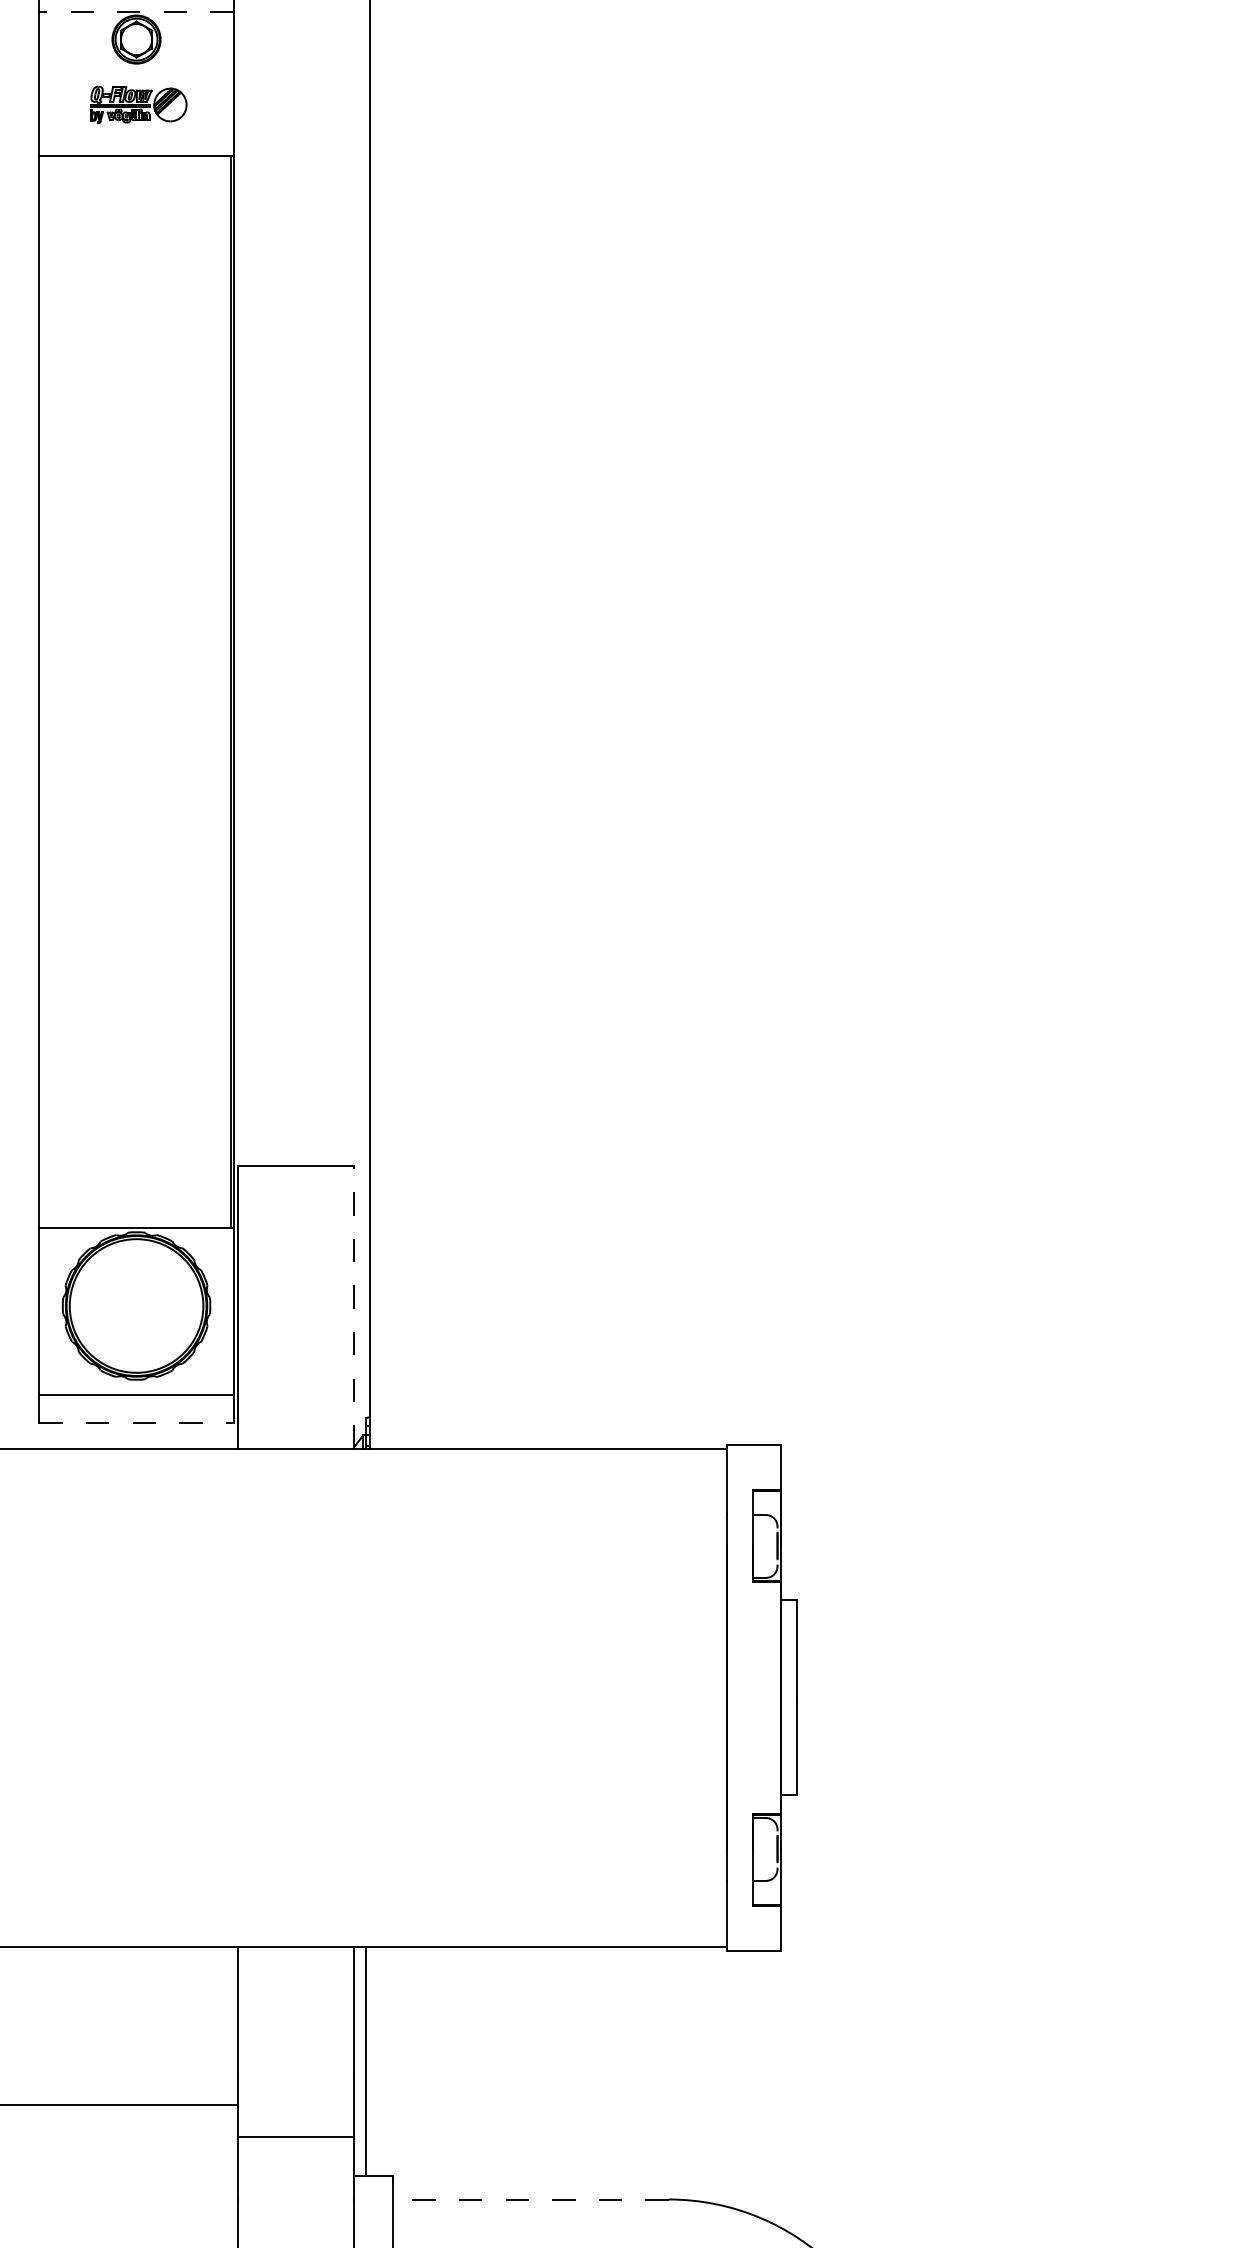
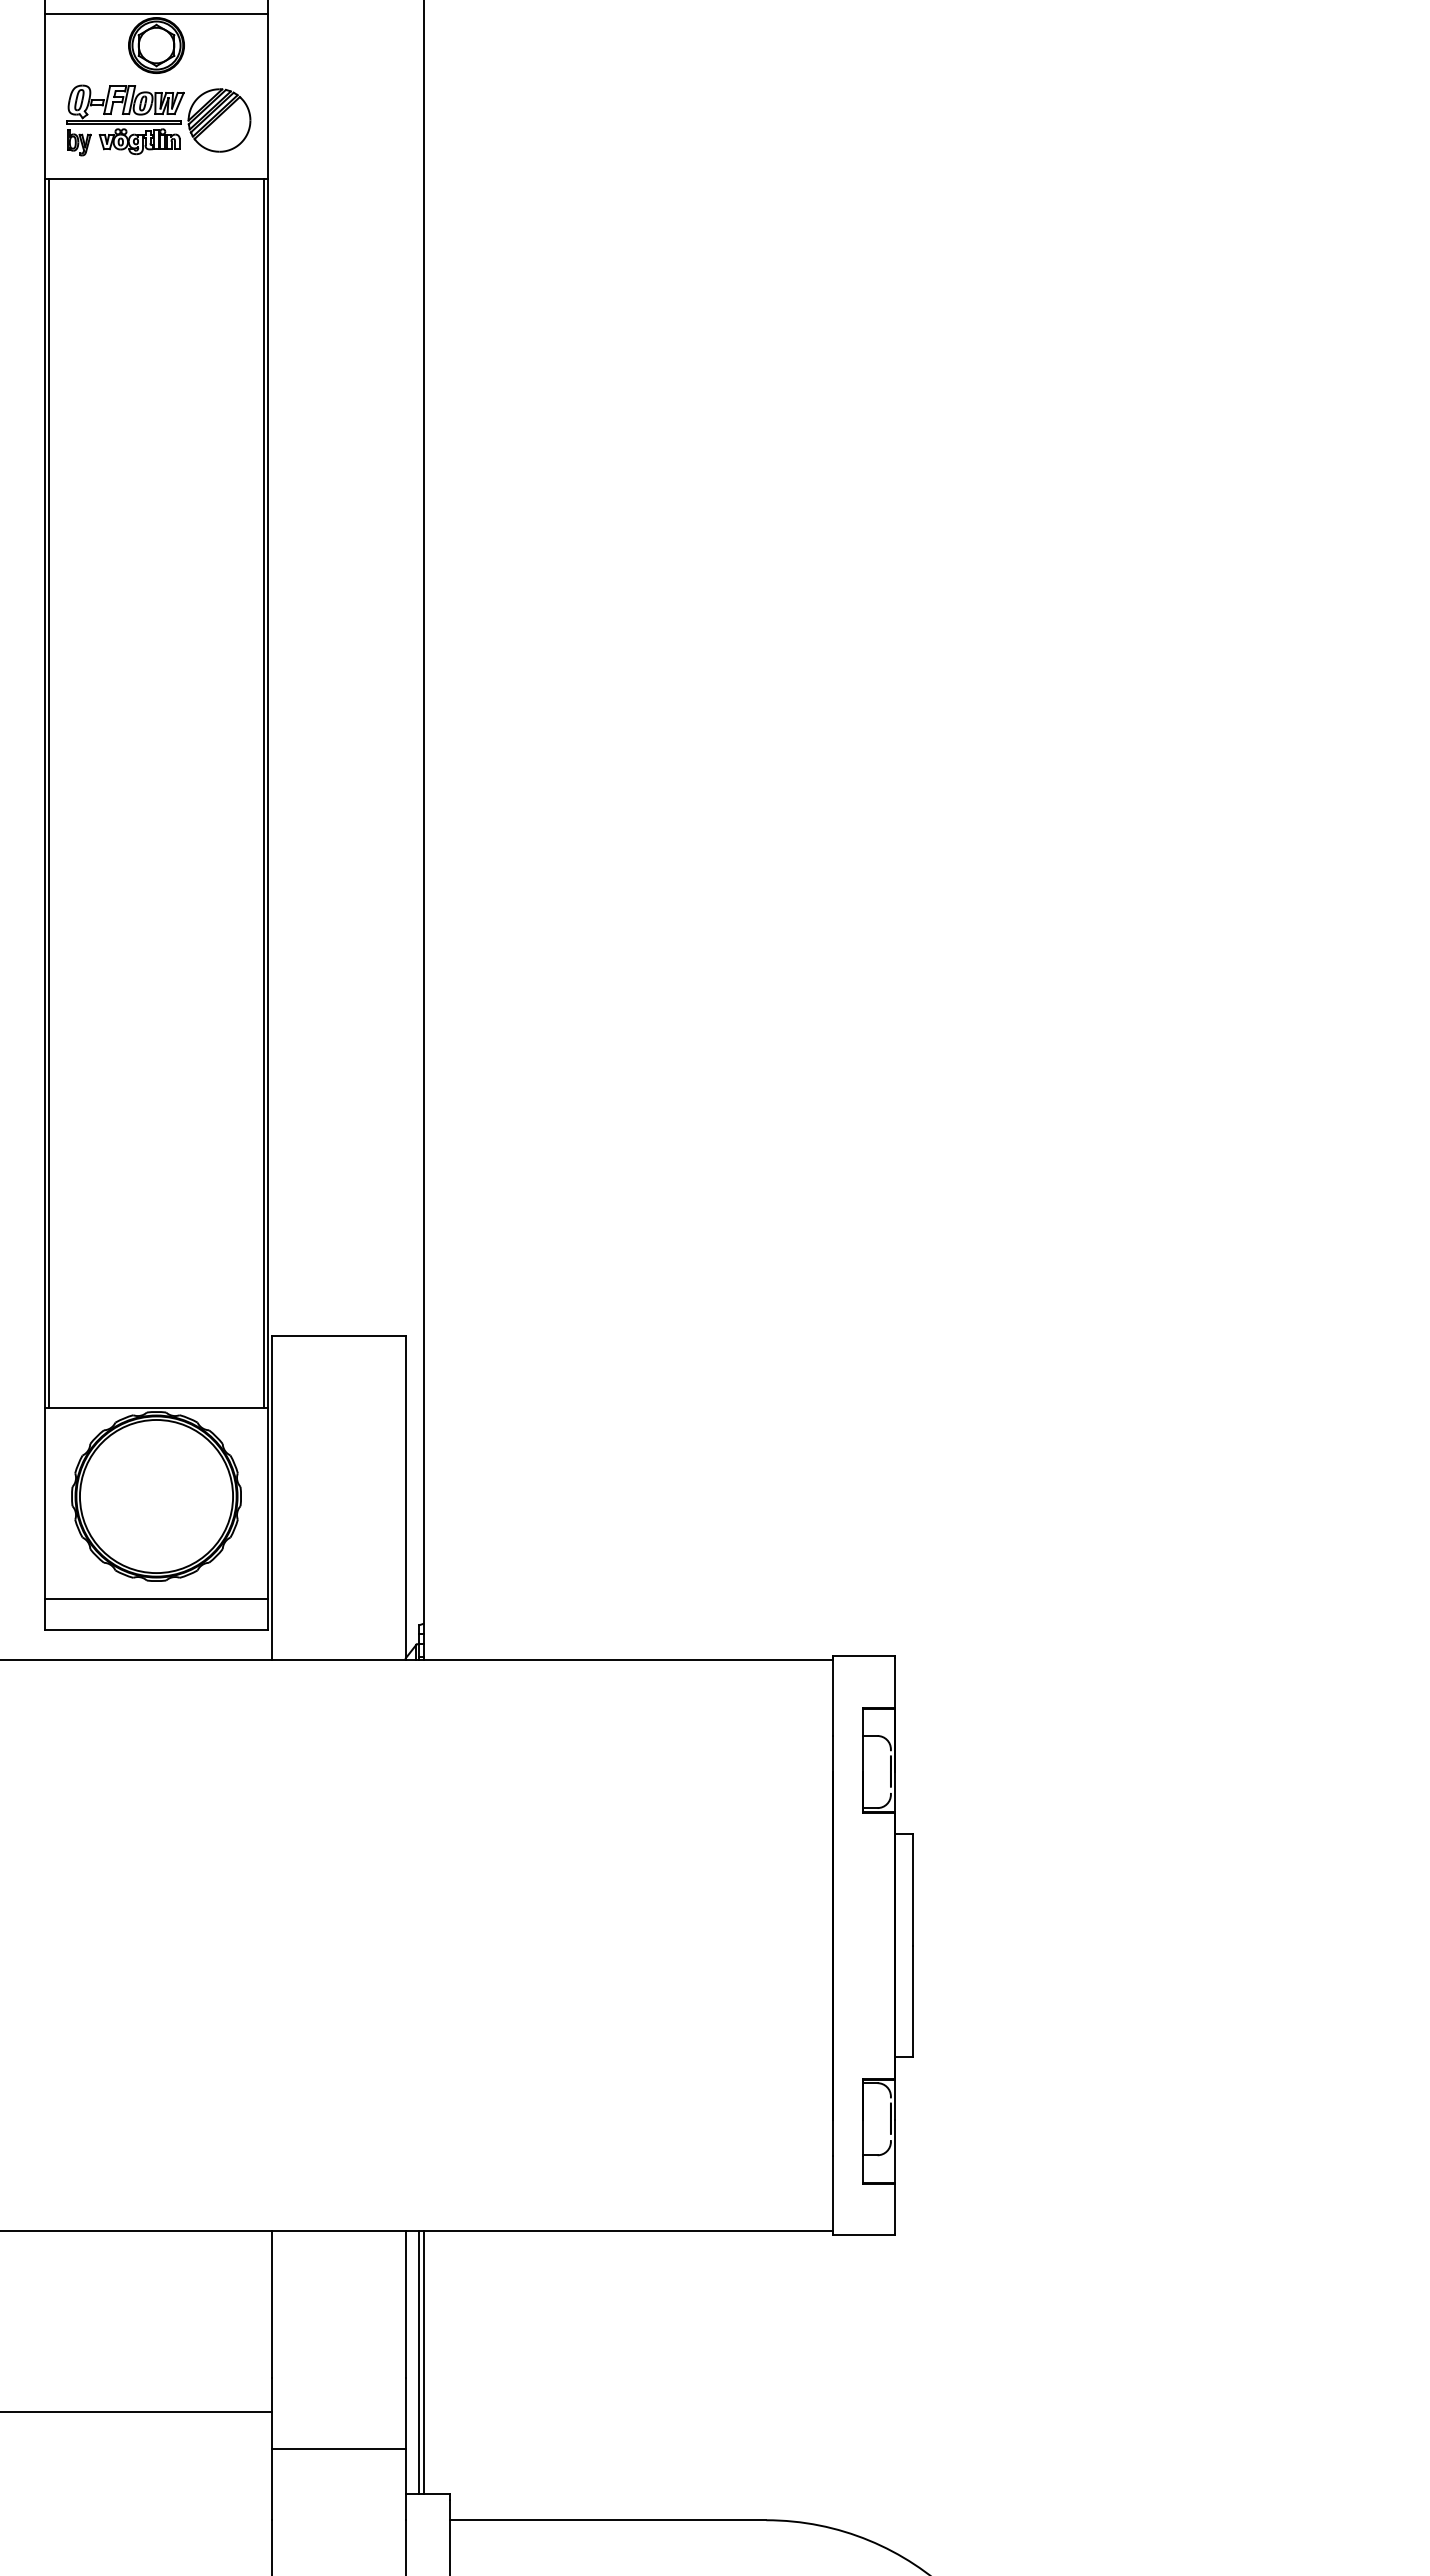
line: (136, 12) -> (156, 14), dashed -> solid
part: (138, 105) -> (158, 120), size x1.67
line: (42, 692) -> (48, 793), added
line: (353, 1307) -> (405, 1498), dashed -> solid
line: (137, 1422) -> (157, 1630), dashed -> solid
line: (369, 2061) -> (423, 2362), added
line: (530, 2199) -> (607, 2520), dashed -> solid

